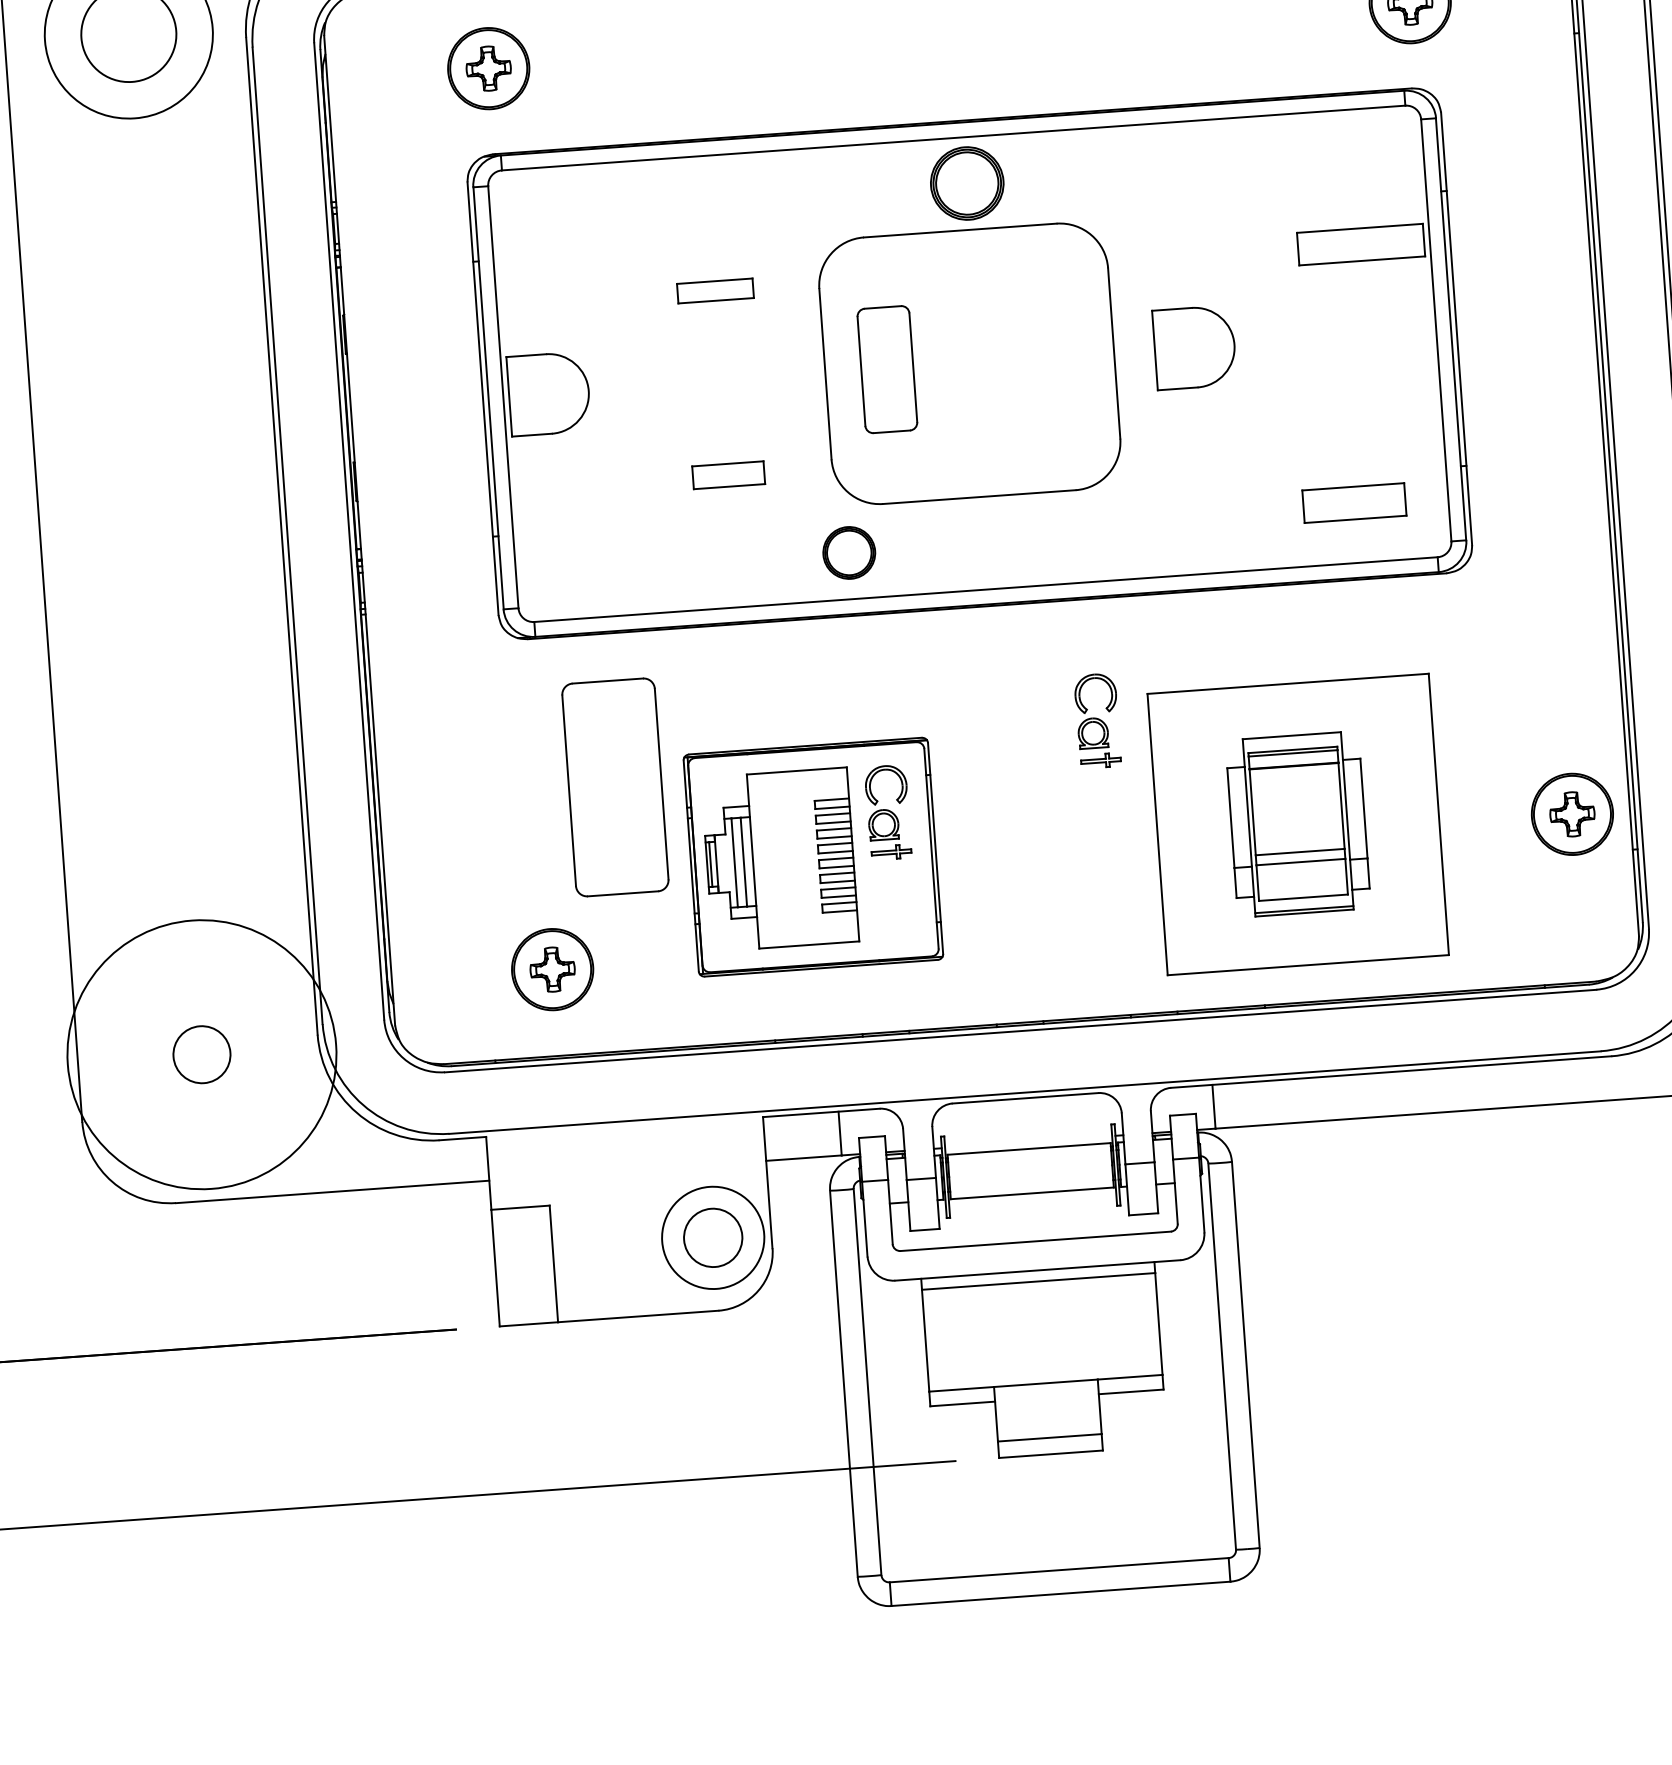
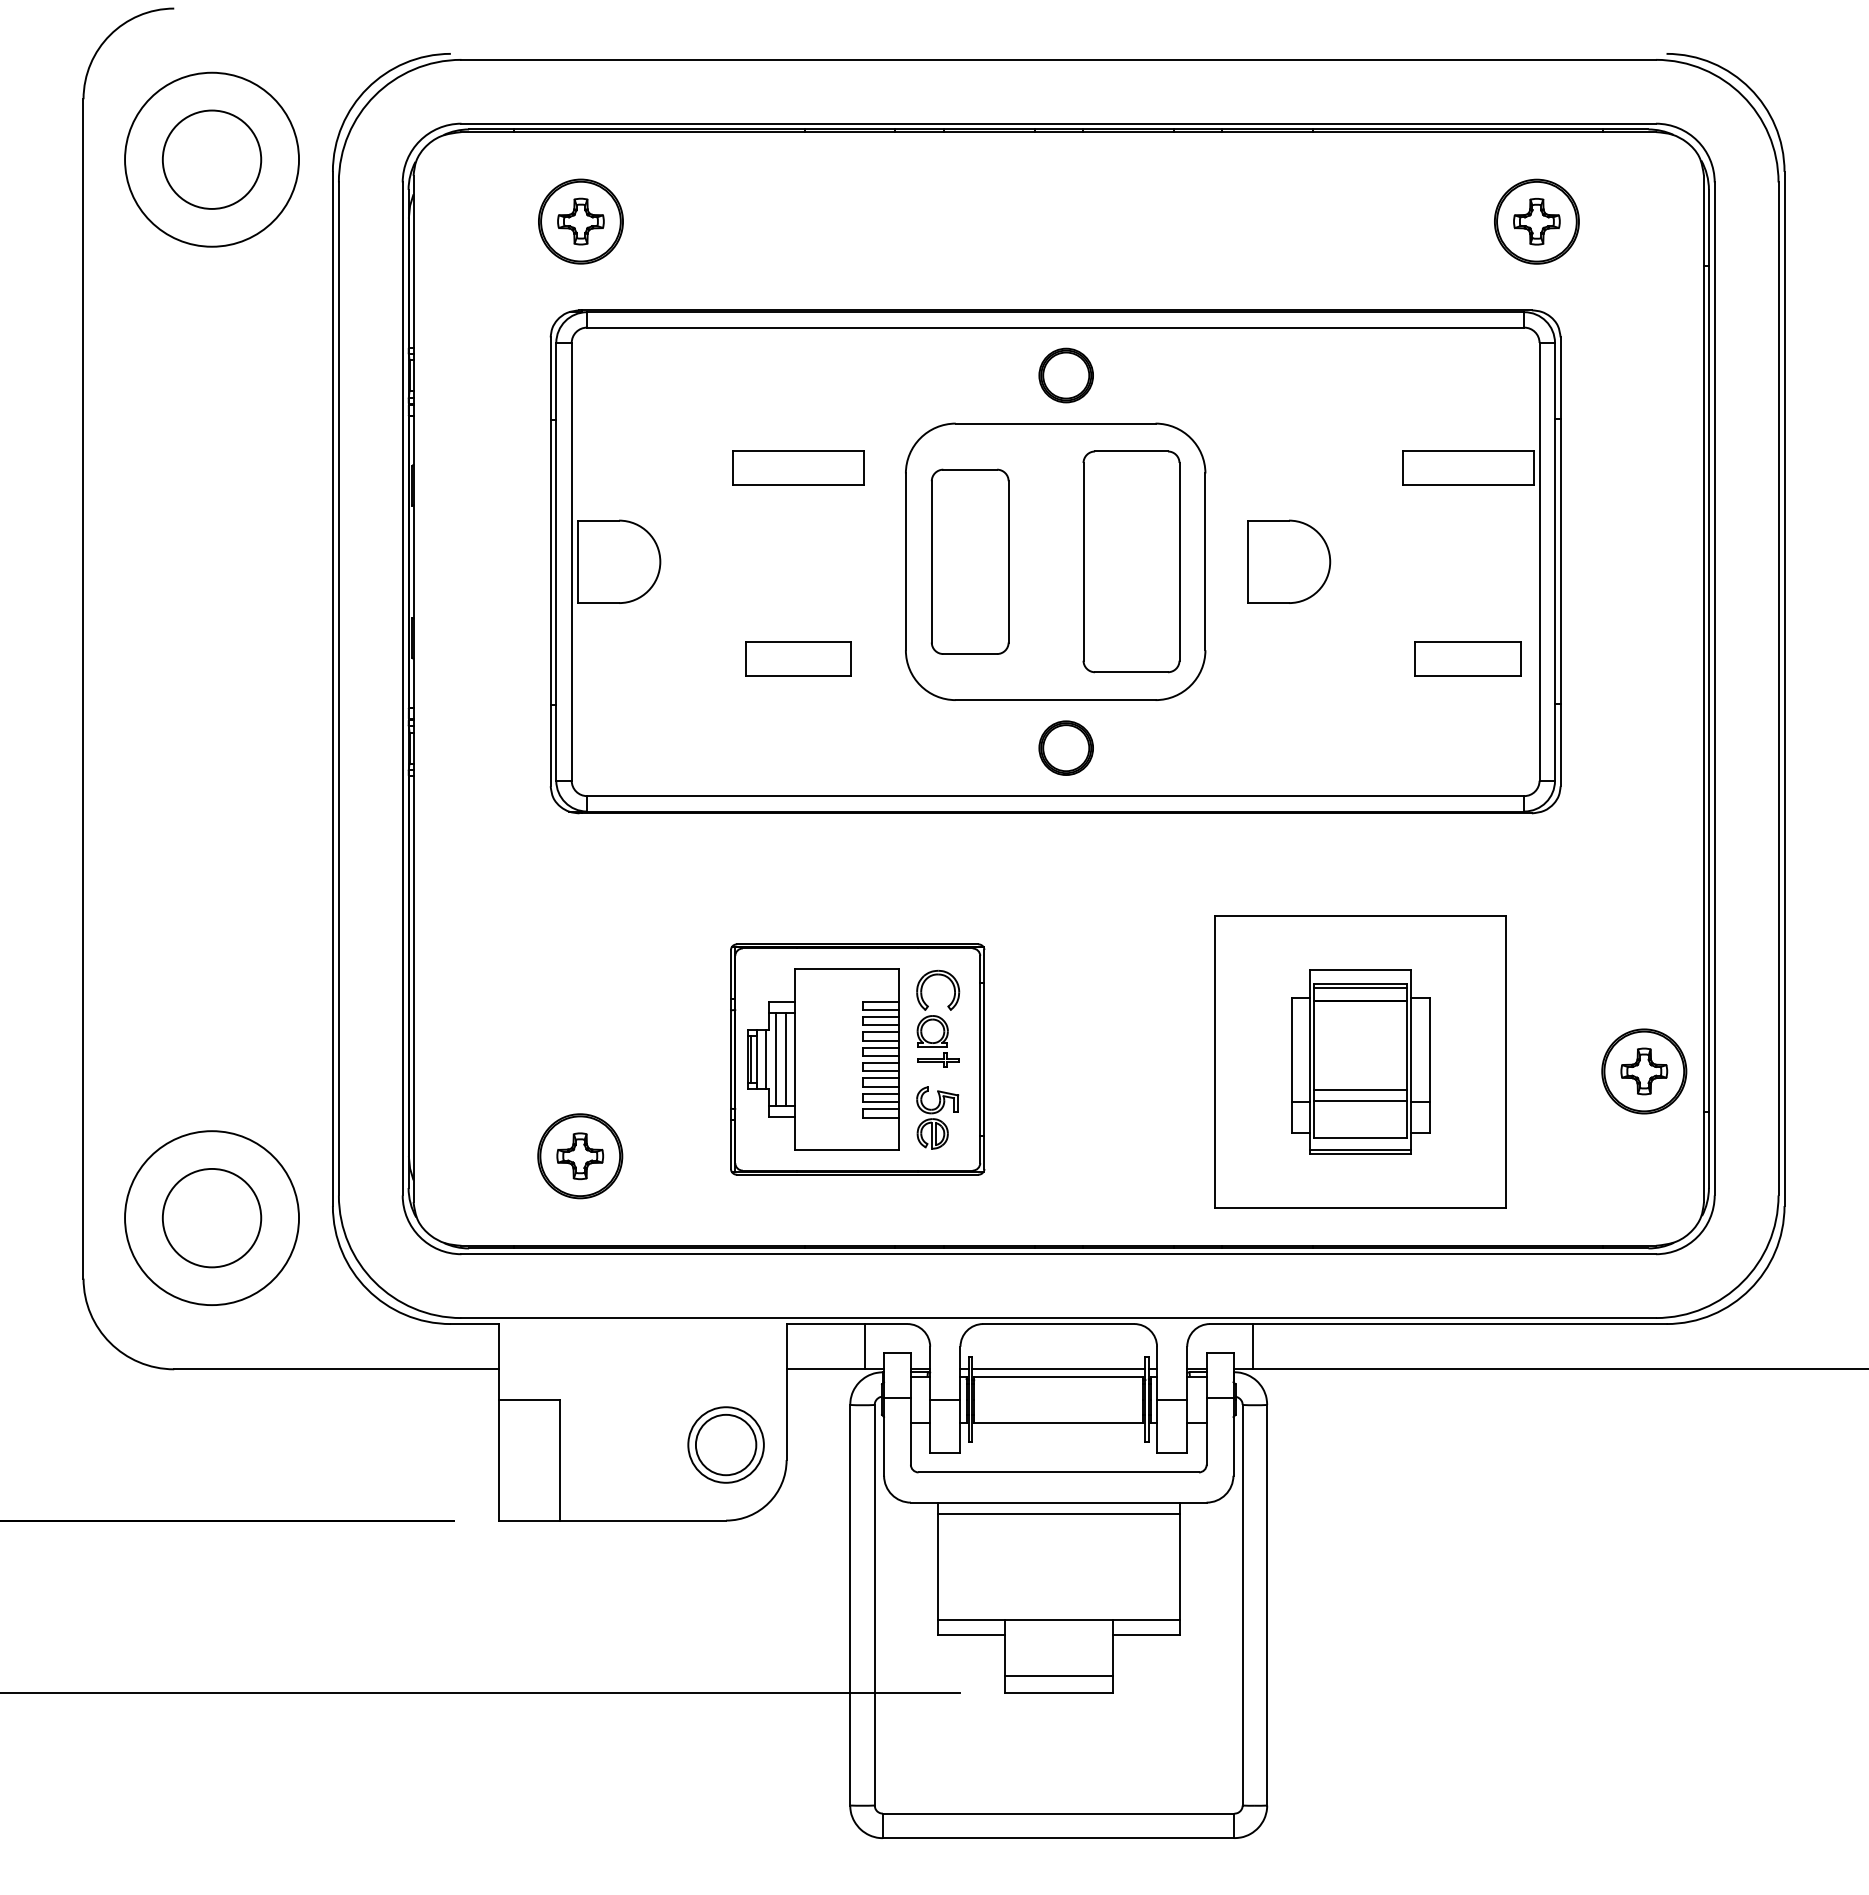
part: (966, 183) -> (1065, 375), size x0.71
part: (715, 290) -> (798, 467), size x1.67
part: (886, 369) -> (969, 561), size x1.43
part: (728, 474) -> (798, 658), size x1.43
part: (1353, 502) -> (1467, 658), moved
part: (848, 552) -> (1065, 747), moved
part: (1097, 720) -> (1161, 939), removed
part: (615, 787) -> (1131, 561), moved
line: (724, 863) -> (765, 1059), added
part: (894, 907) -> (937, 1117), added
circle: (201, 1054) -> (211, 1217), size x1.67
circle: (202, 1055) -> (212, 1218), size x0.62
line: (1028, 1142) -> (1058, 1369), added
circle: (712, 1237) -> (725, 1444), size x0.71

